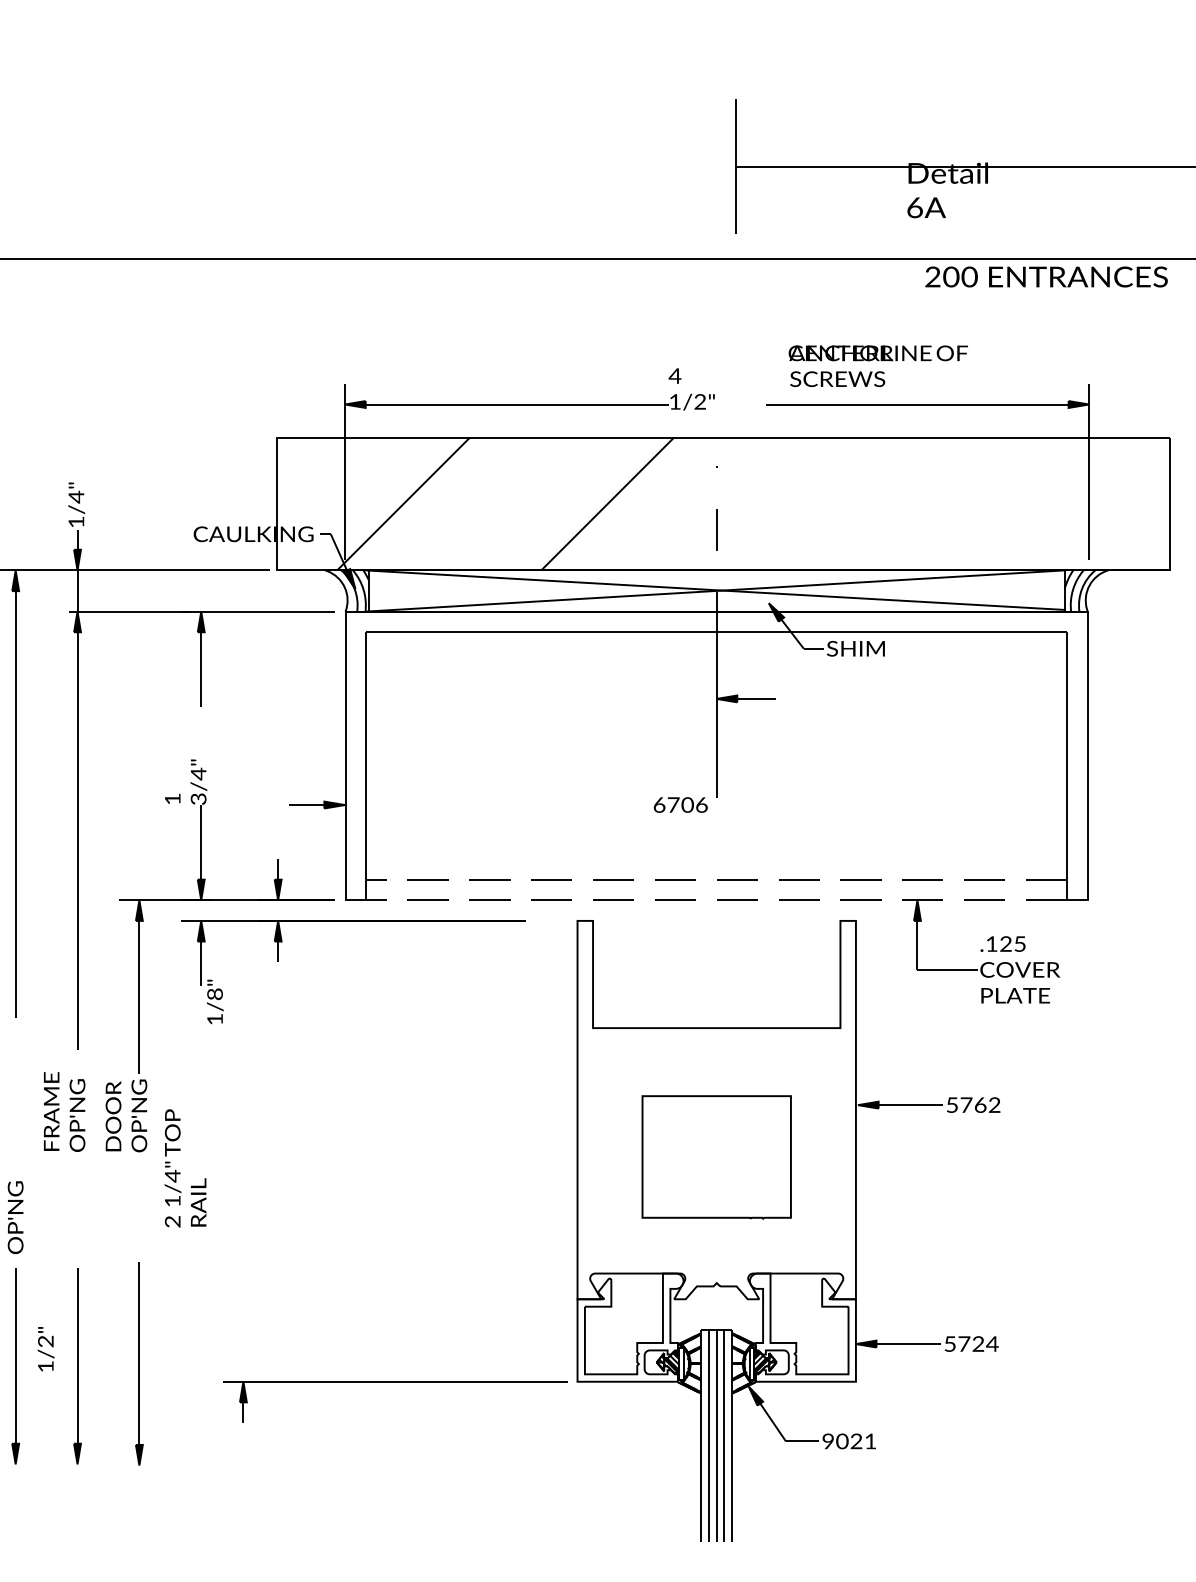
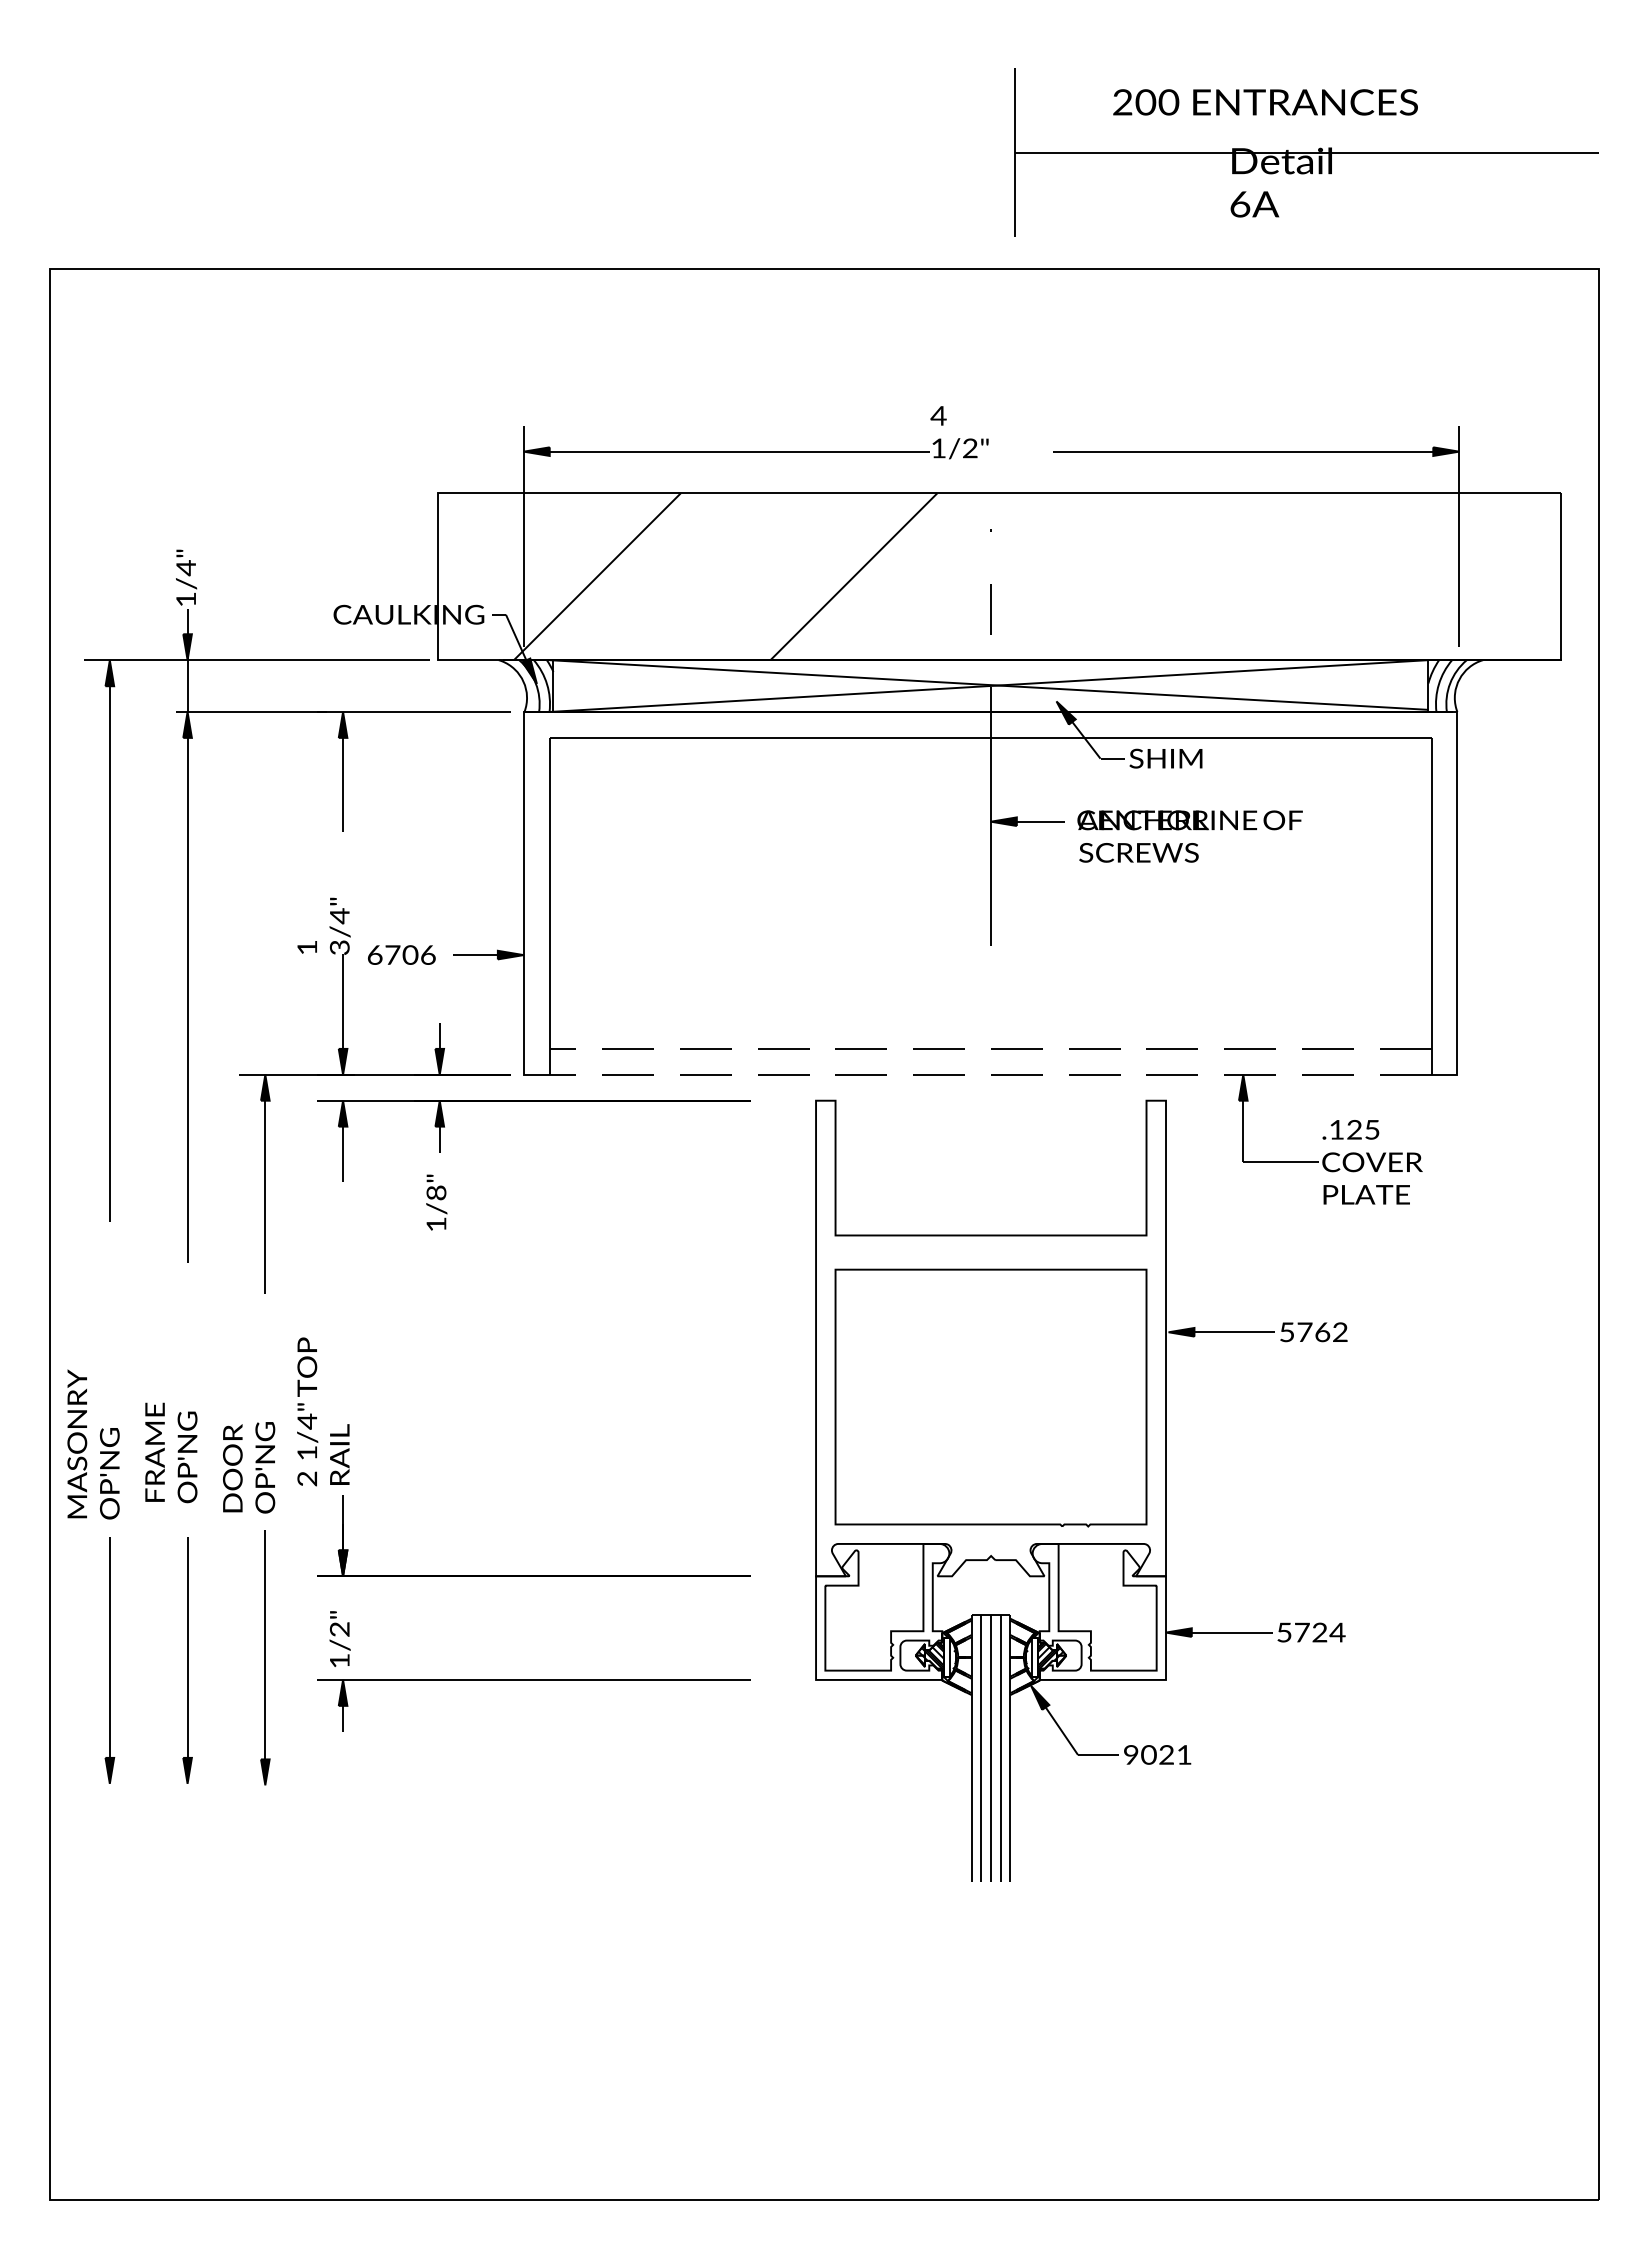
text: (1046, 277) -> (1265, 102), moved
text: (877, 366) -> (1189, 836), moved
text: (680, 804) -> (401, 954), moved
text: (215, 1001) -> (436, 1202), moved
text: (64, 1111) -> (171, 1452), moved
text: (126, 1115) -> (249, 1467), moved
part: (716, 1157) -> (990, 1397), size x1.67
part: (352, 1298) -> (533, 1575), added
text: (45, 1348) -> (339, 1638), moved
part: (394, 1382) -> (533, 1680), moved

